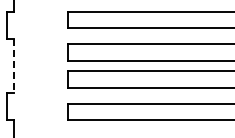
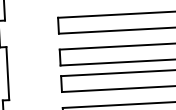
line: (13, 66) -> (7, 74), dashed -> solid

